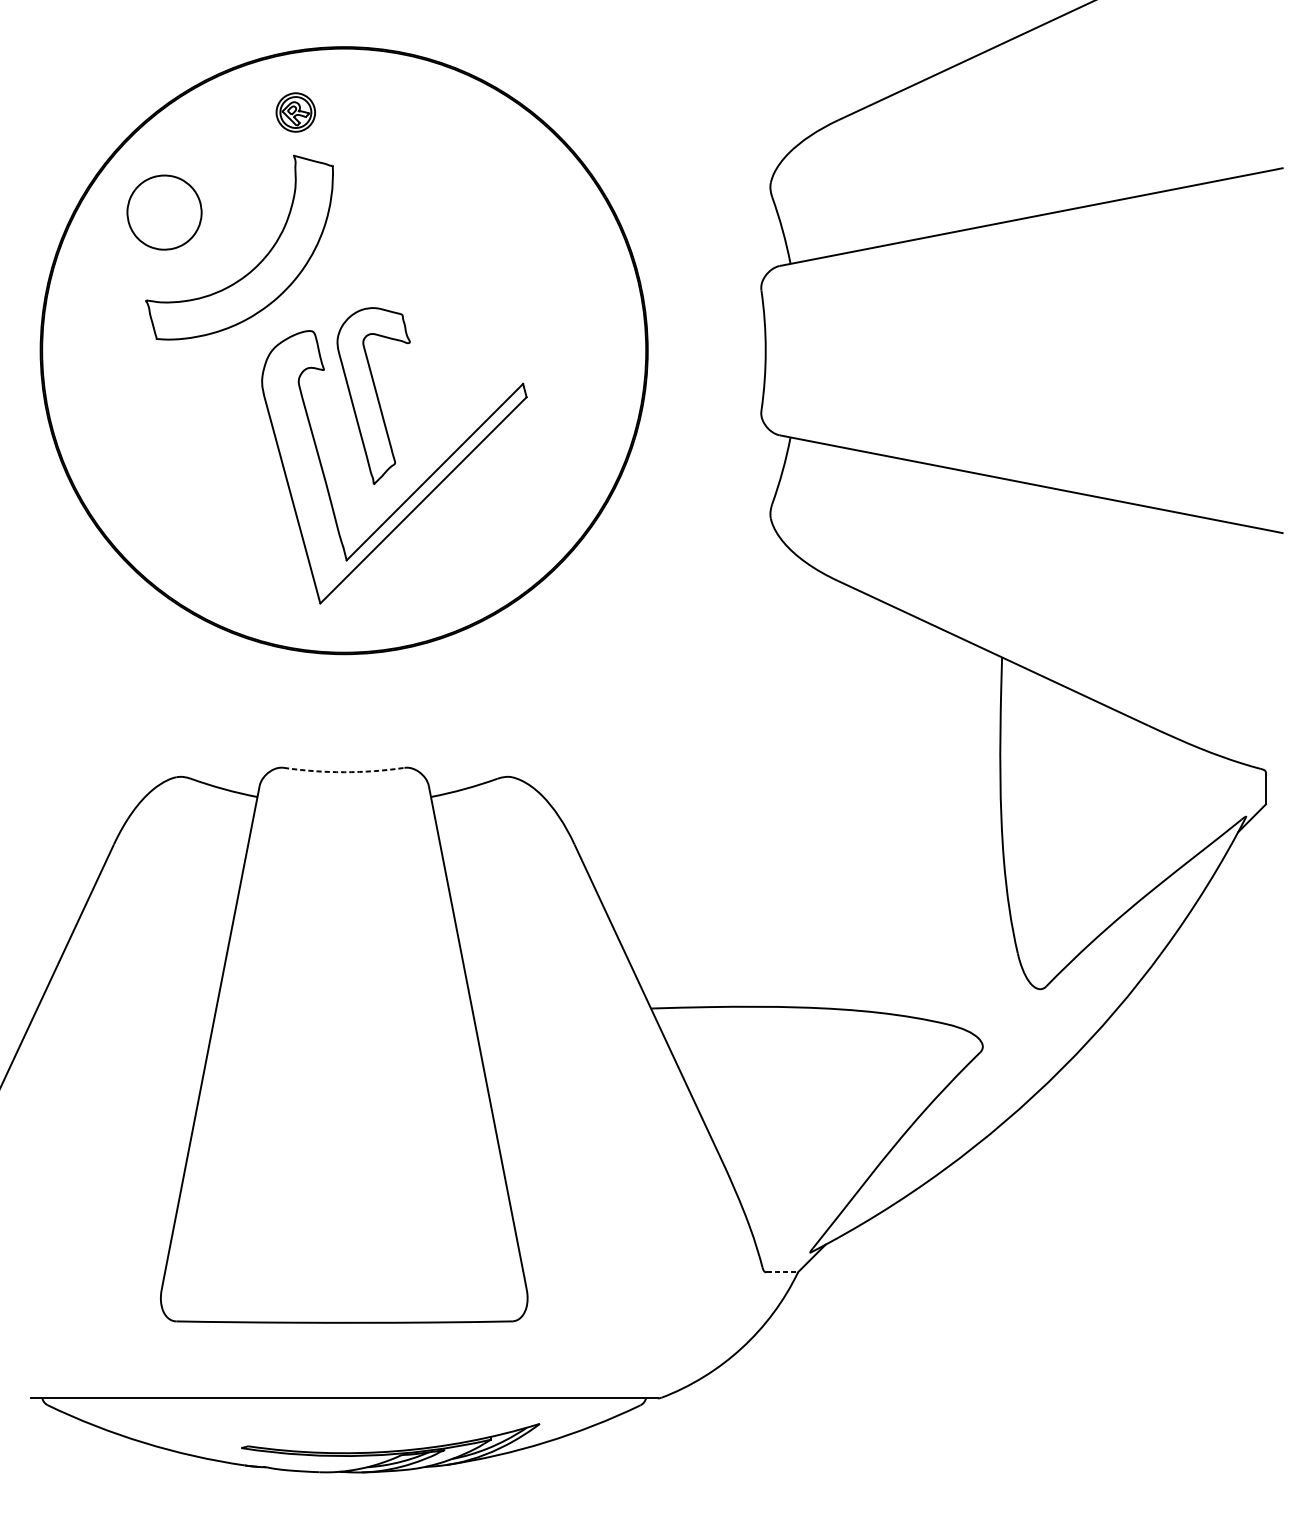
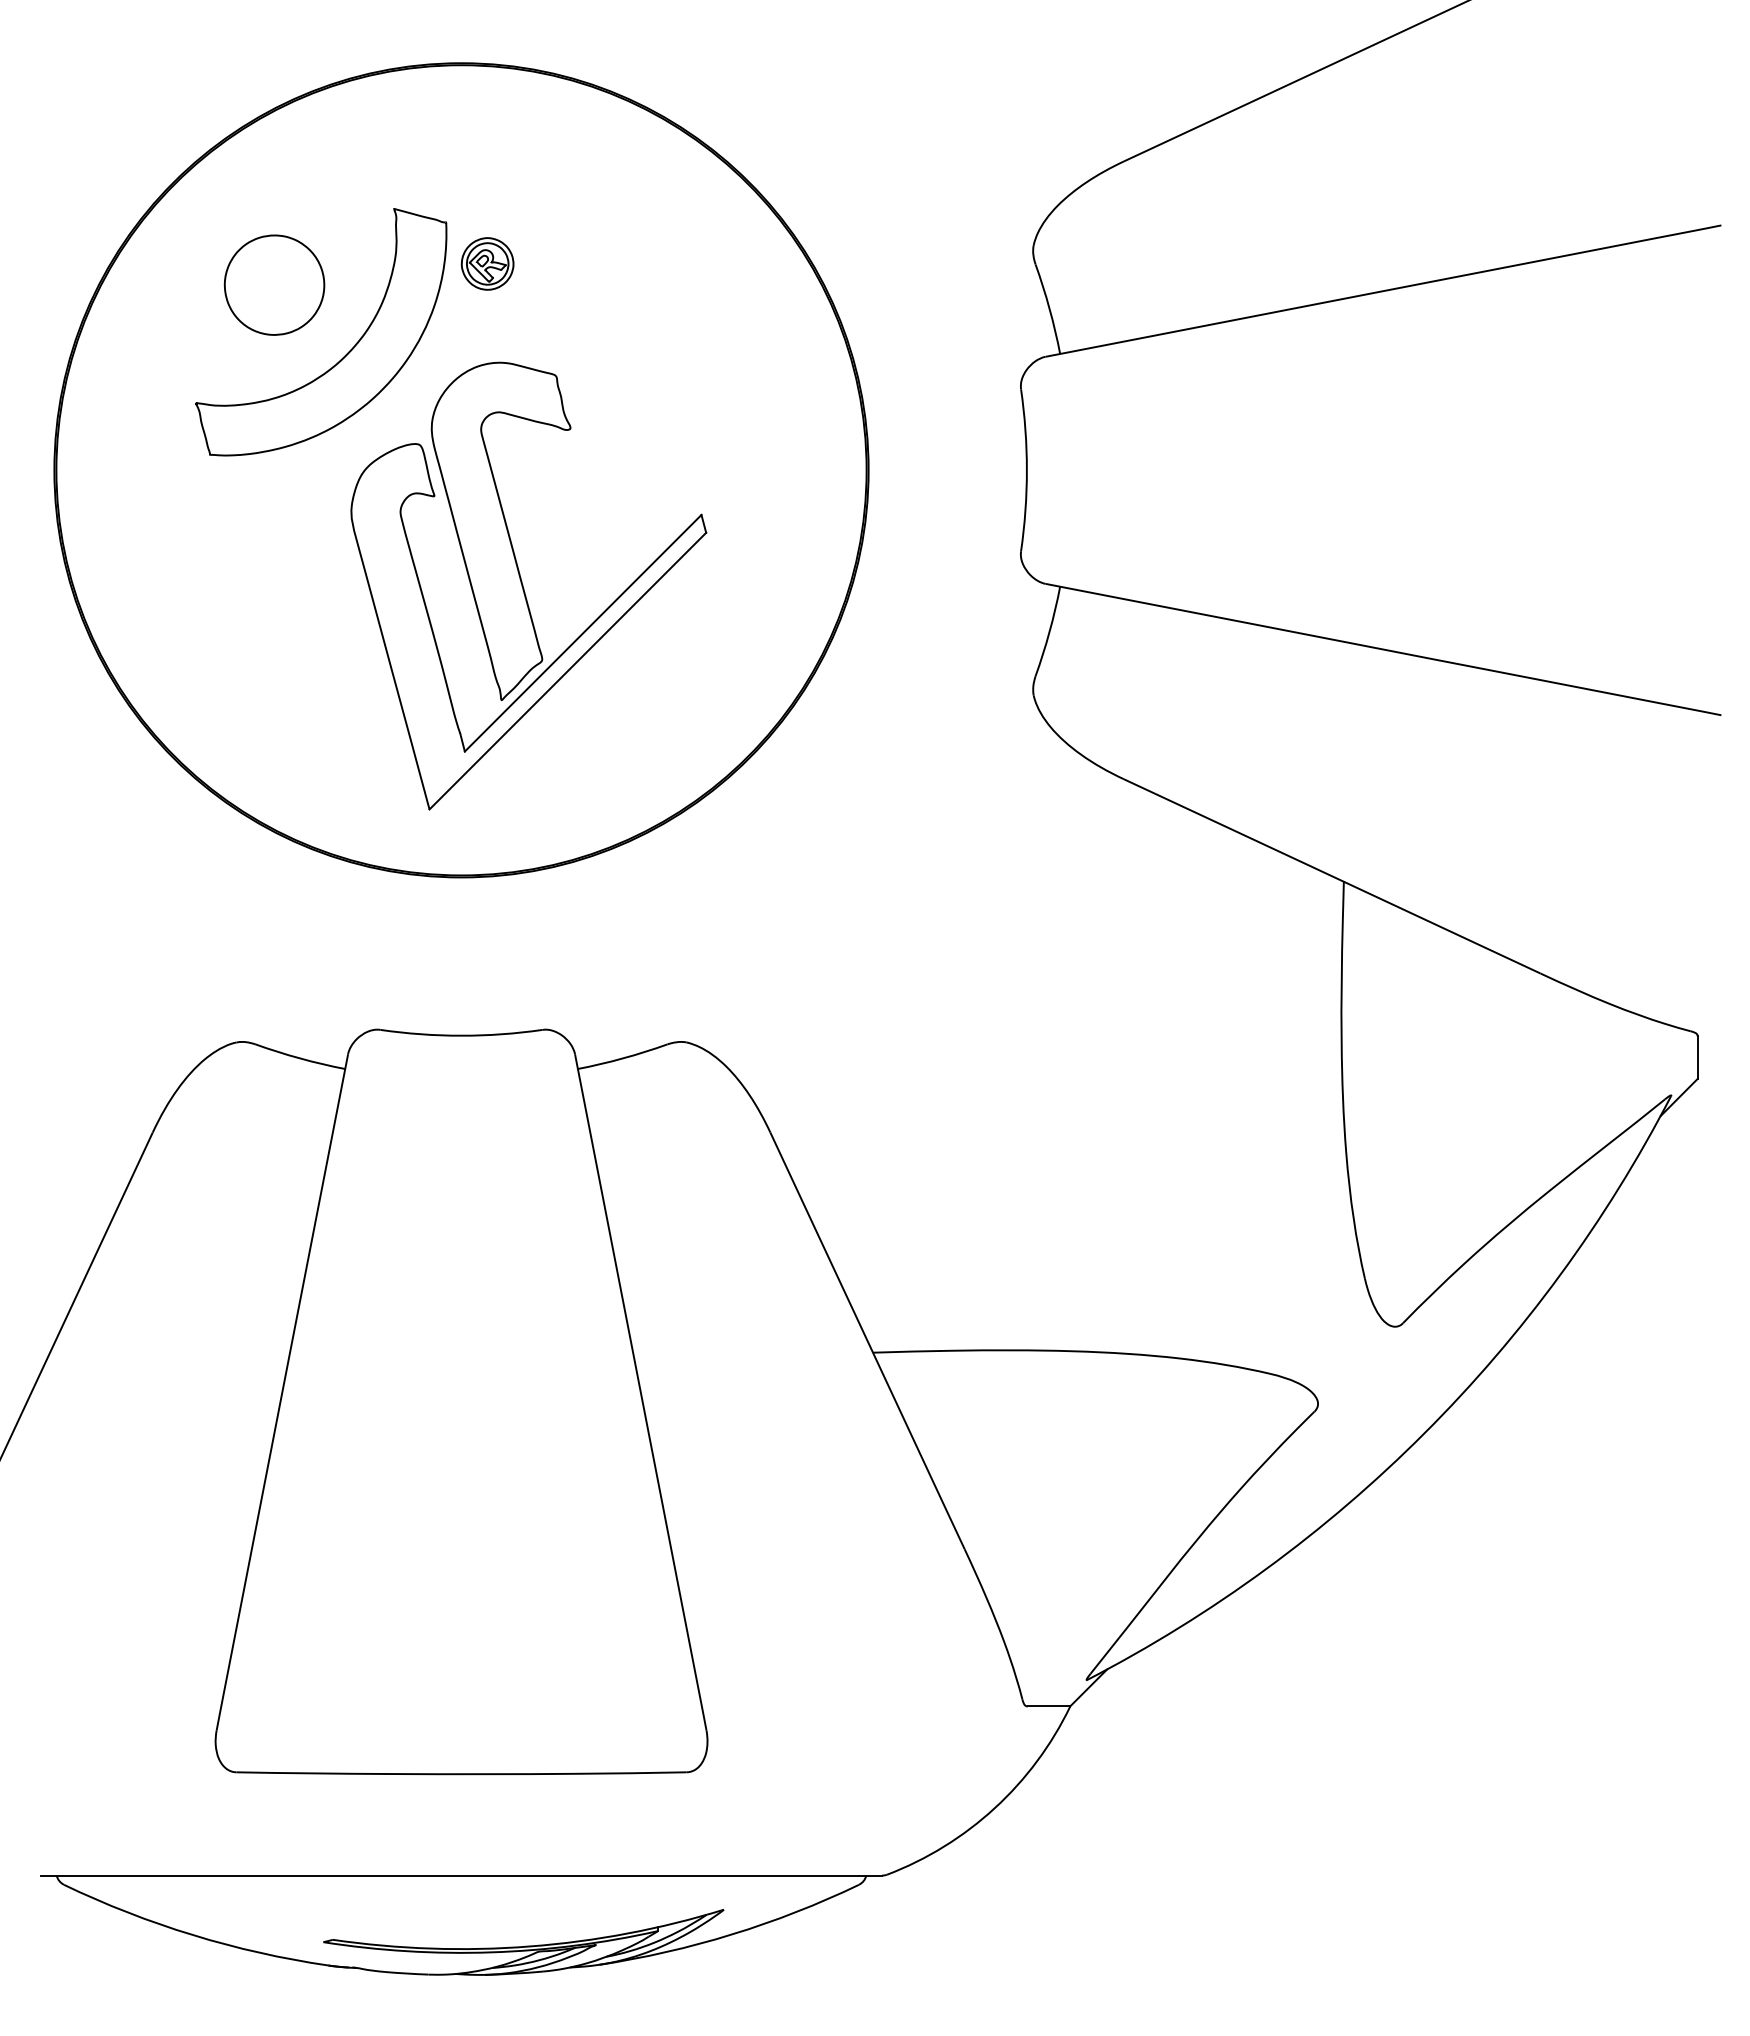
part: (295, 112) -> (487, 263), moved
part: (164, 212) -> (274, 284), moved
part: (373, 395) -> (500, 530), size x1.43
arc: (344, 772) -> (461, 1035), dashed -> solid
line: (782, 1272) -> (1049, 1706), dashed -> solid

